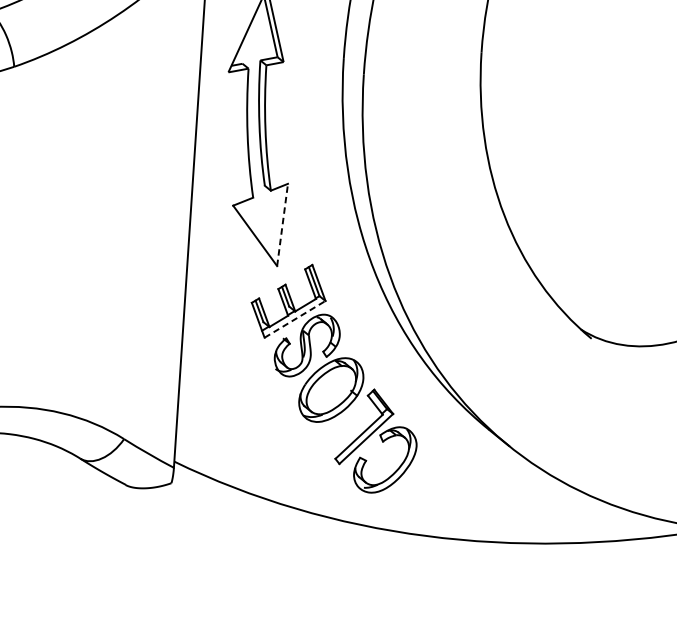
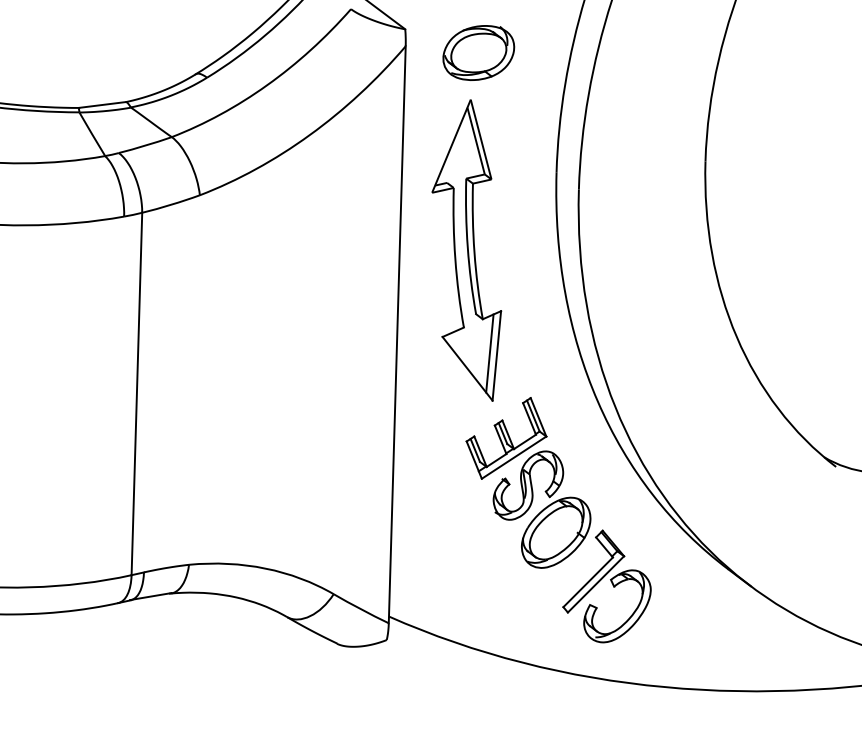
line: (275, 222) -> (489, 353), added
line: (282, 224) -> (496, 355), dashed -> solid
line: (295, 319) -> (514, 457), dashed -> solid

